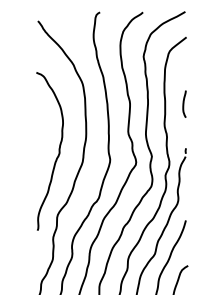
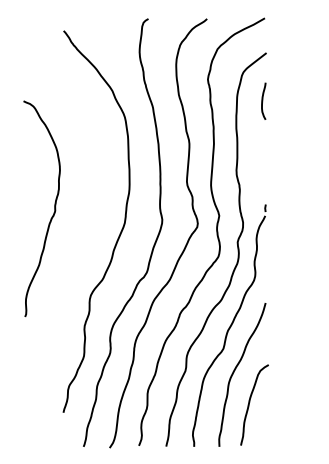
curve: (184, 103) -> (263, 100), moved
curve: (58, 154) -> (53, 212), moved

